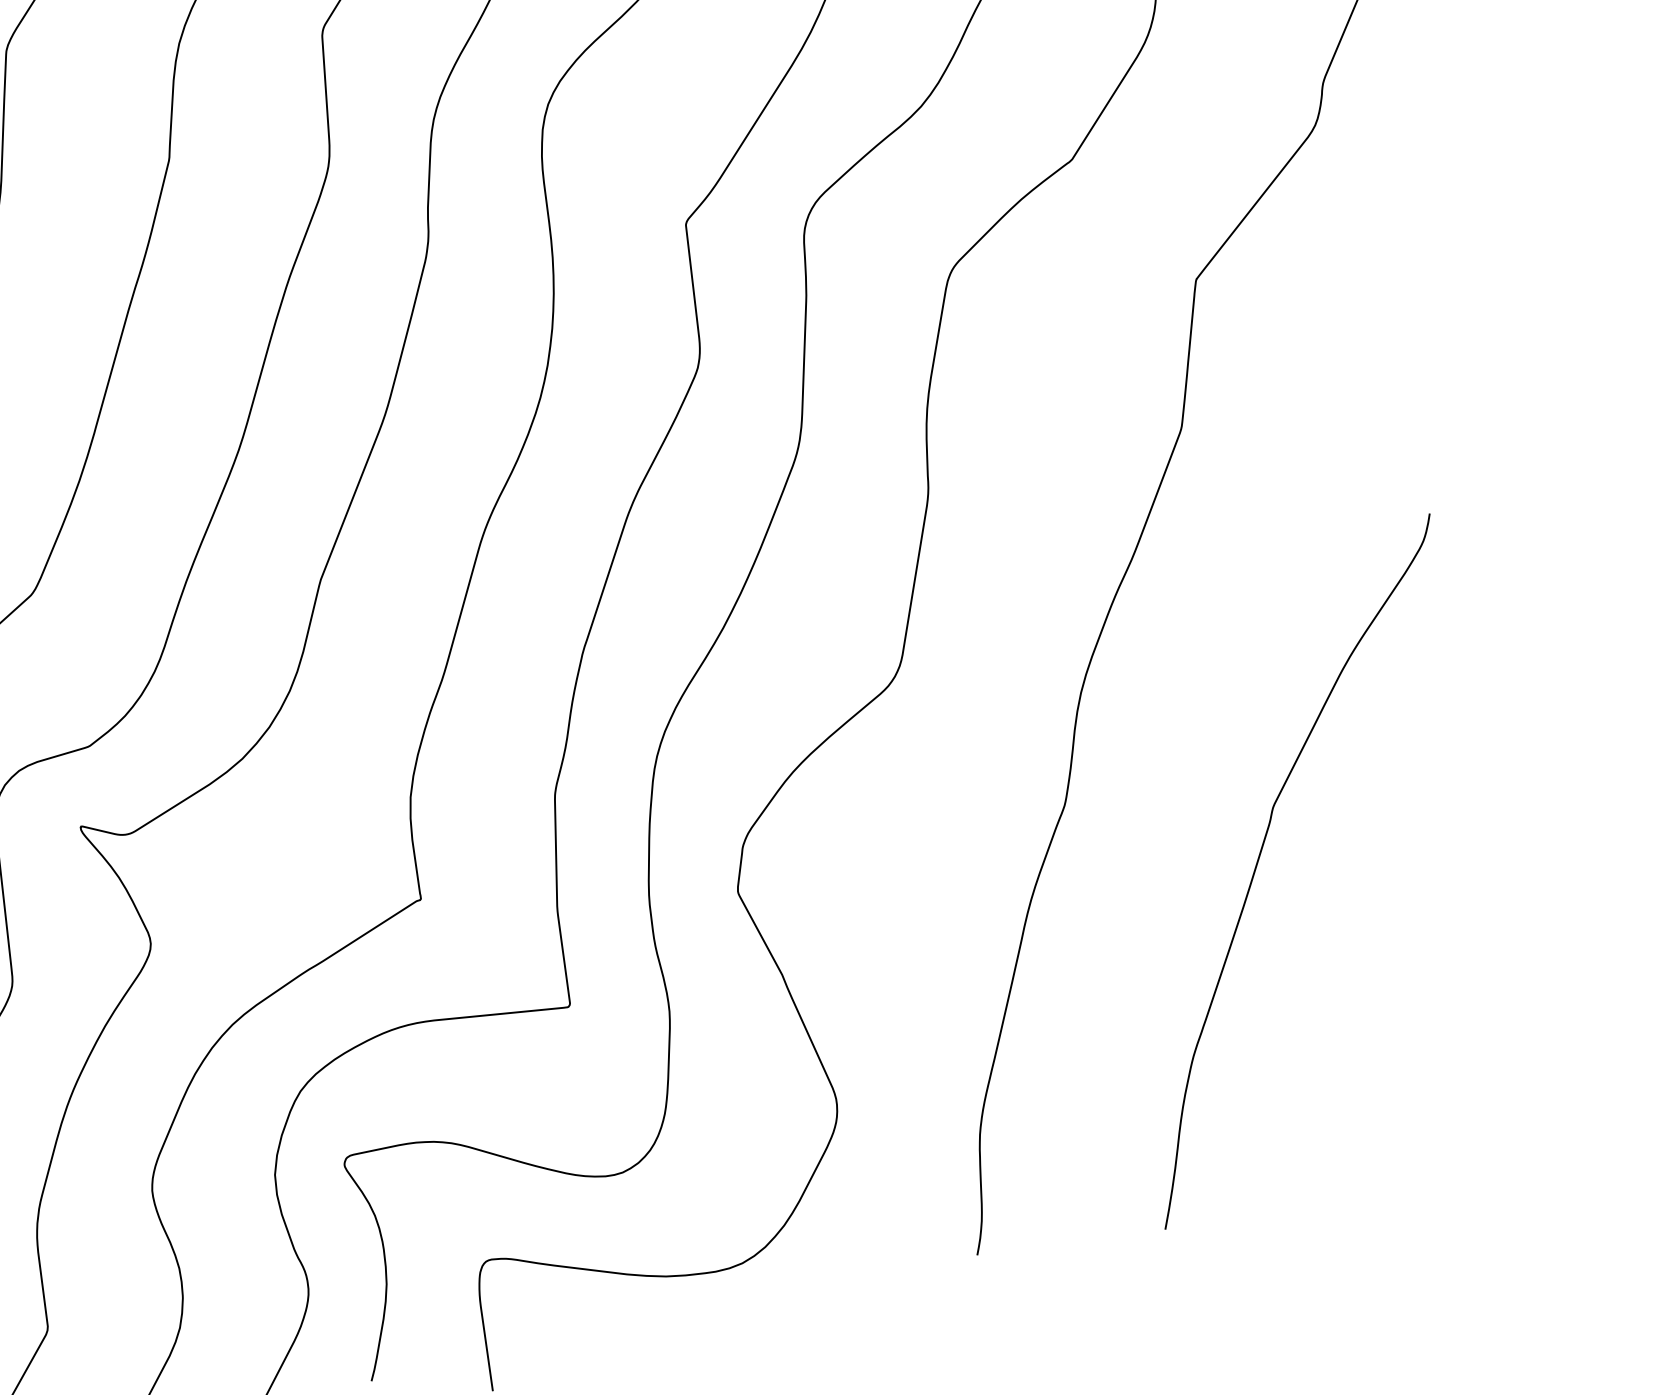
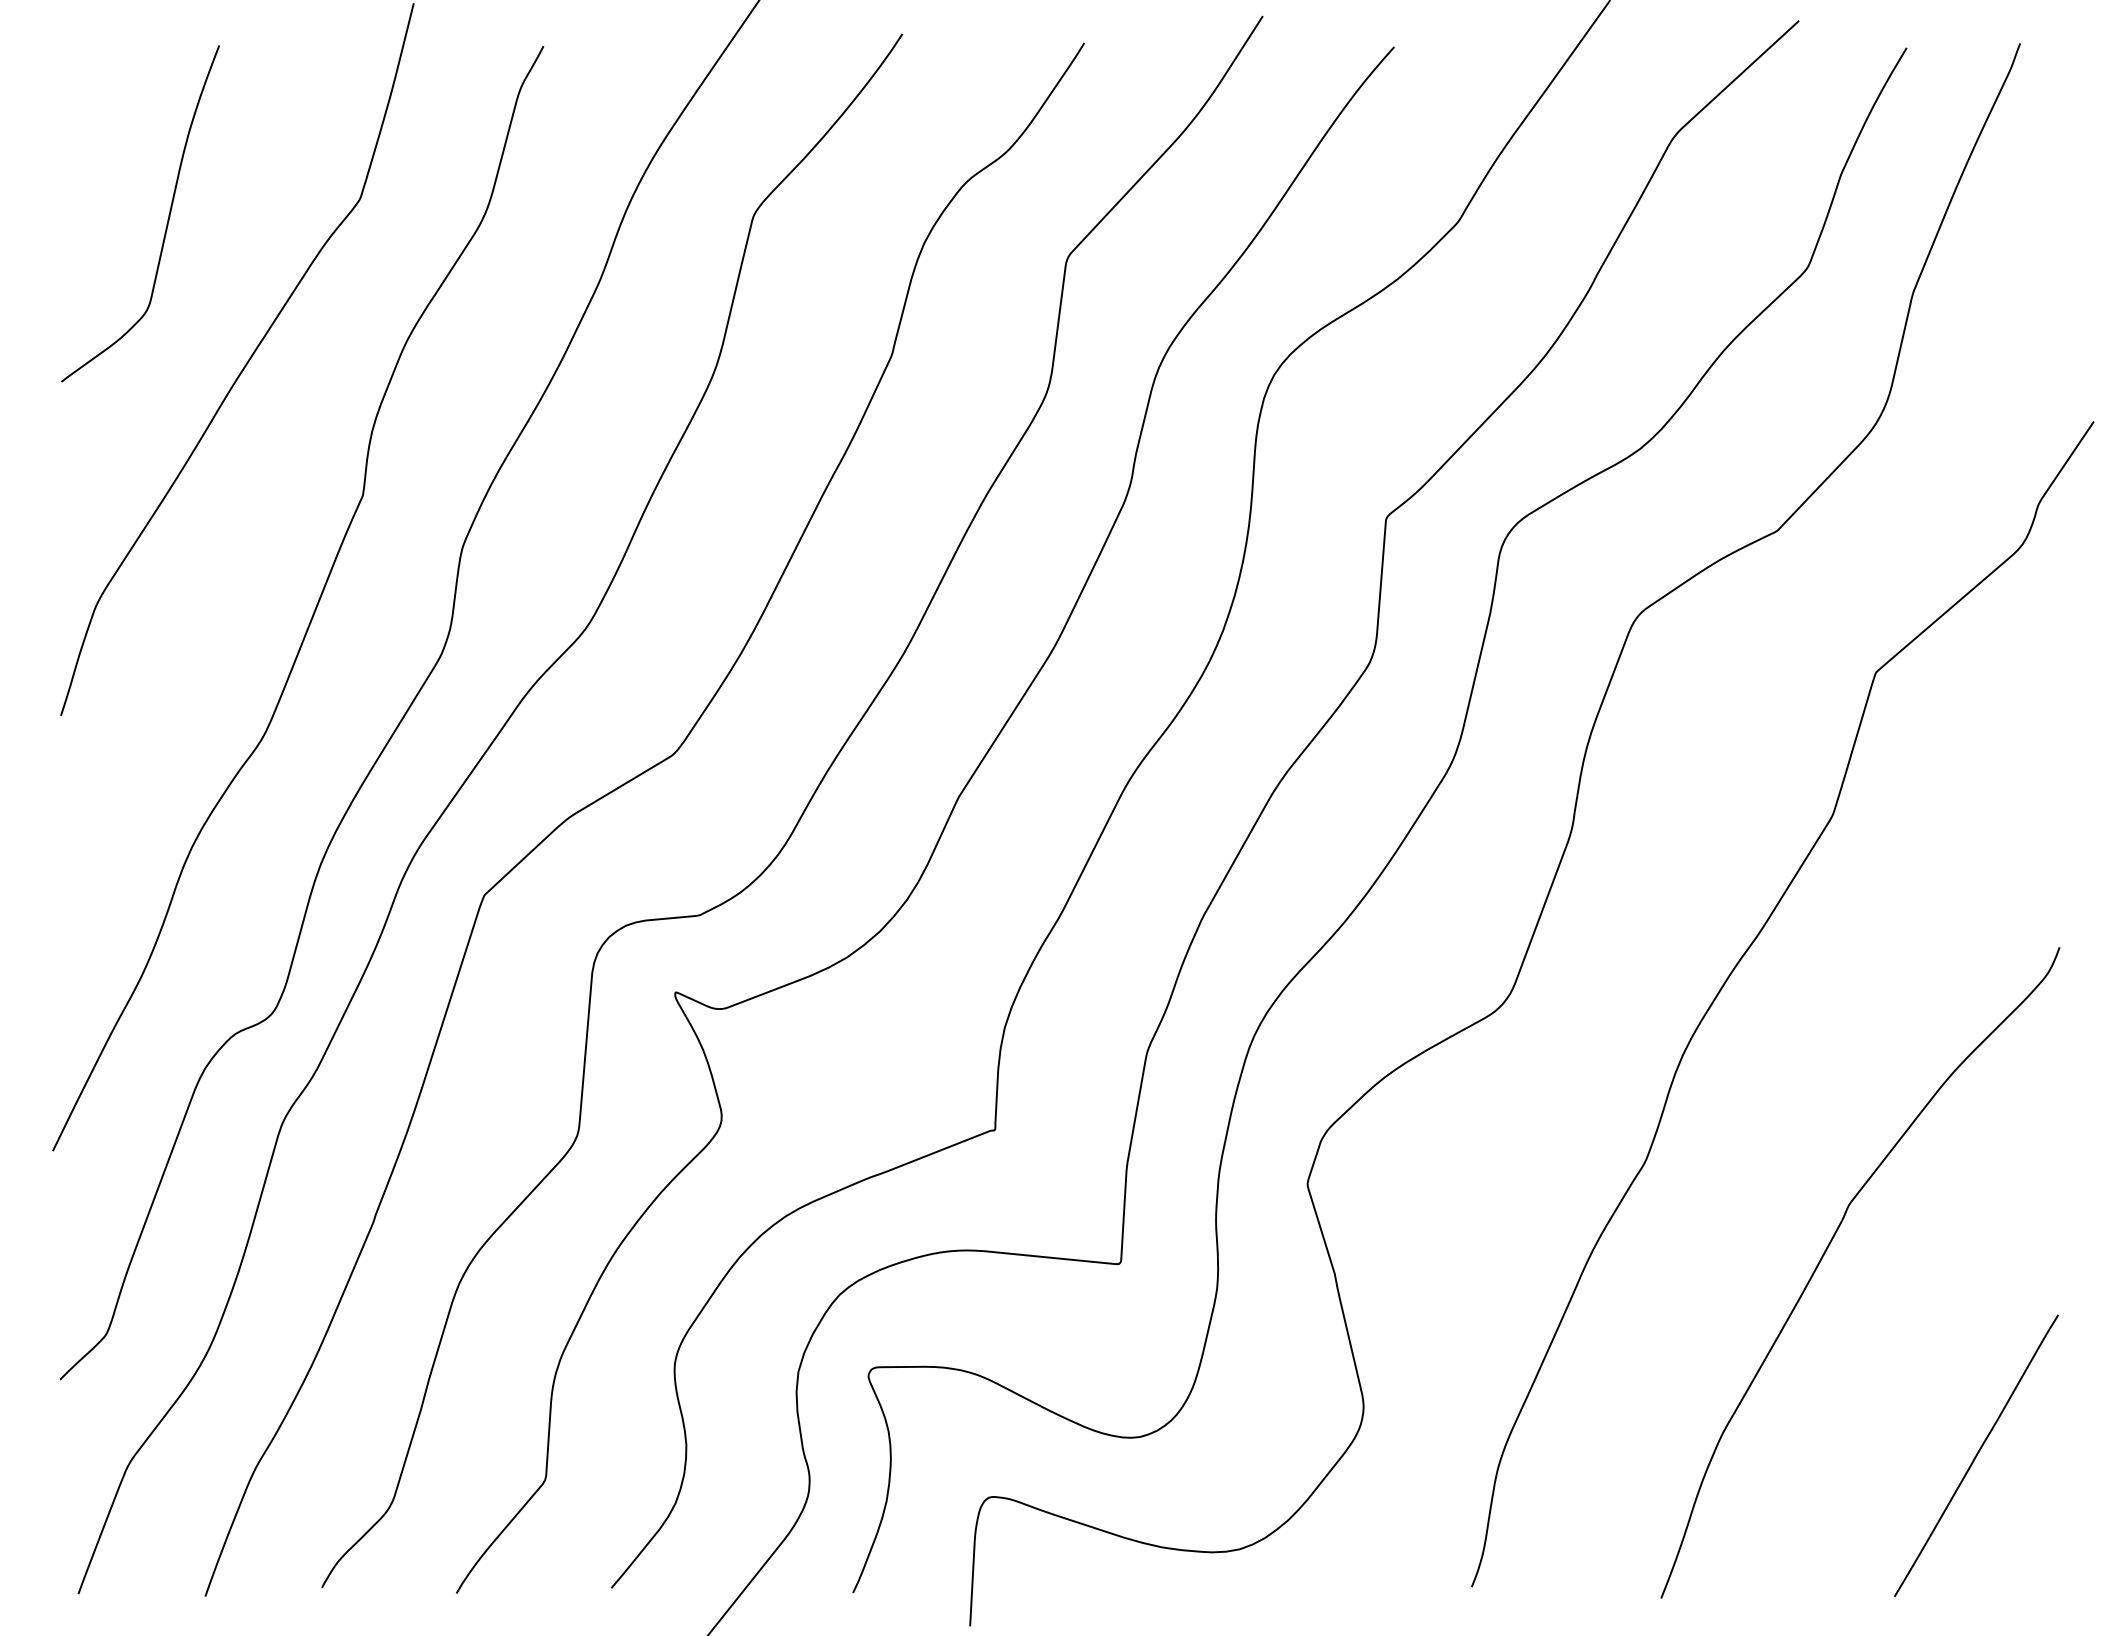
line: (1446, 1028) -> (1976, 1455), added

